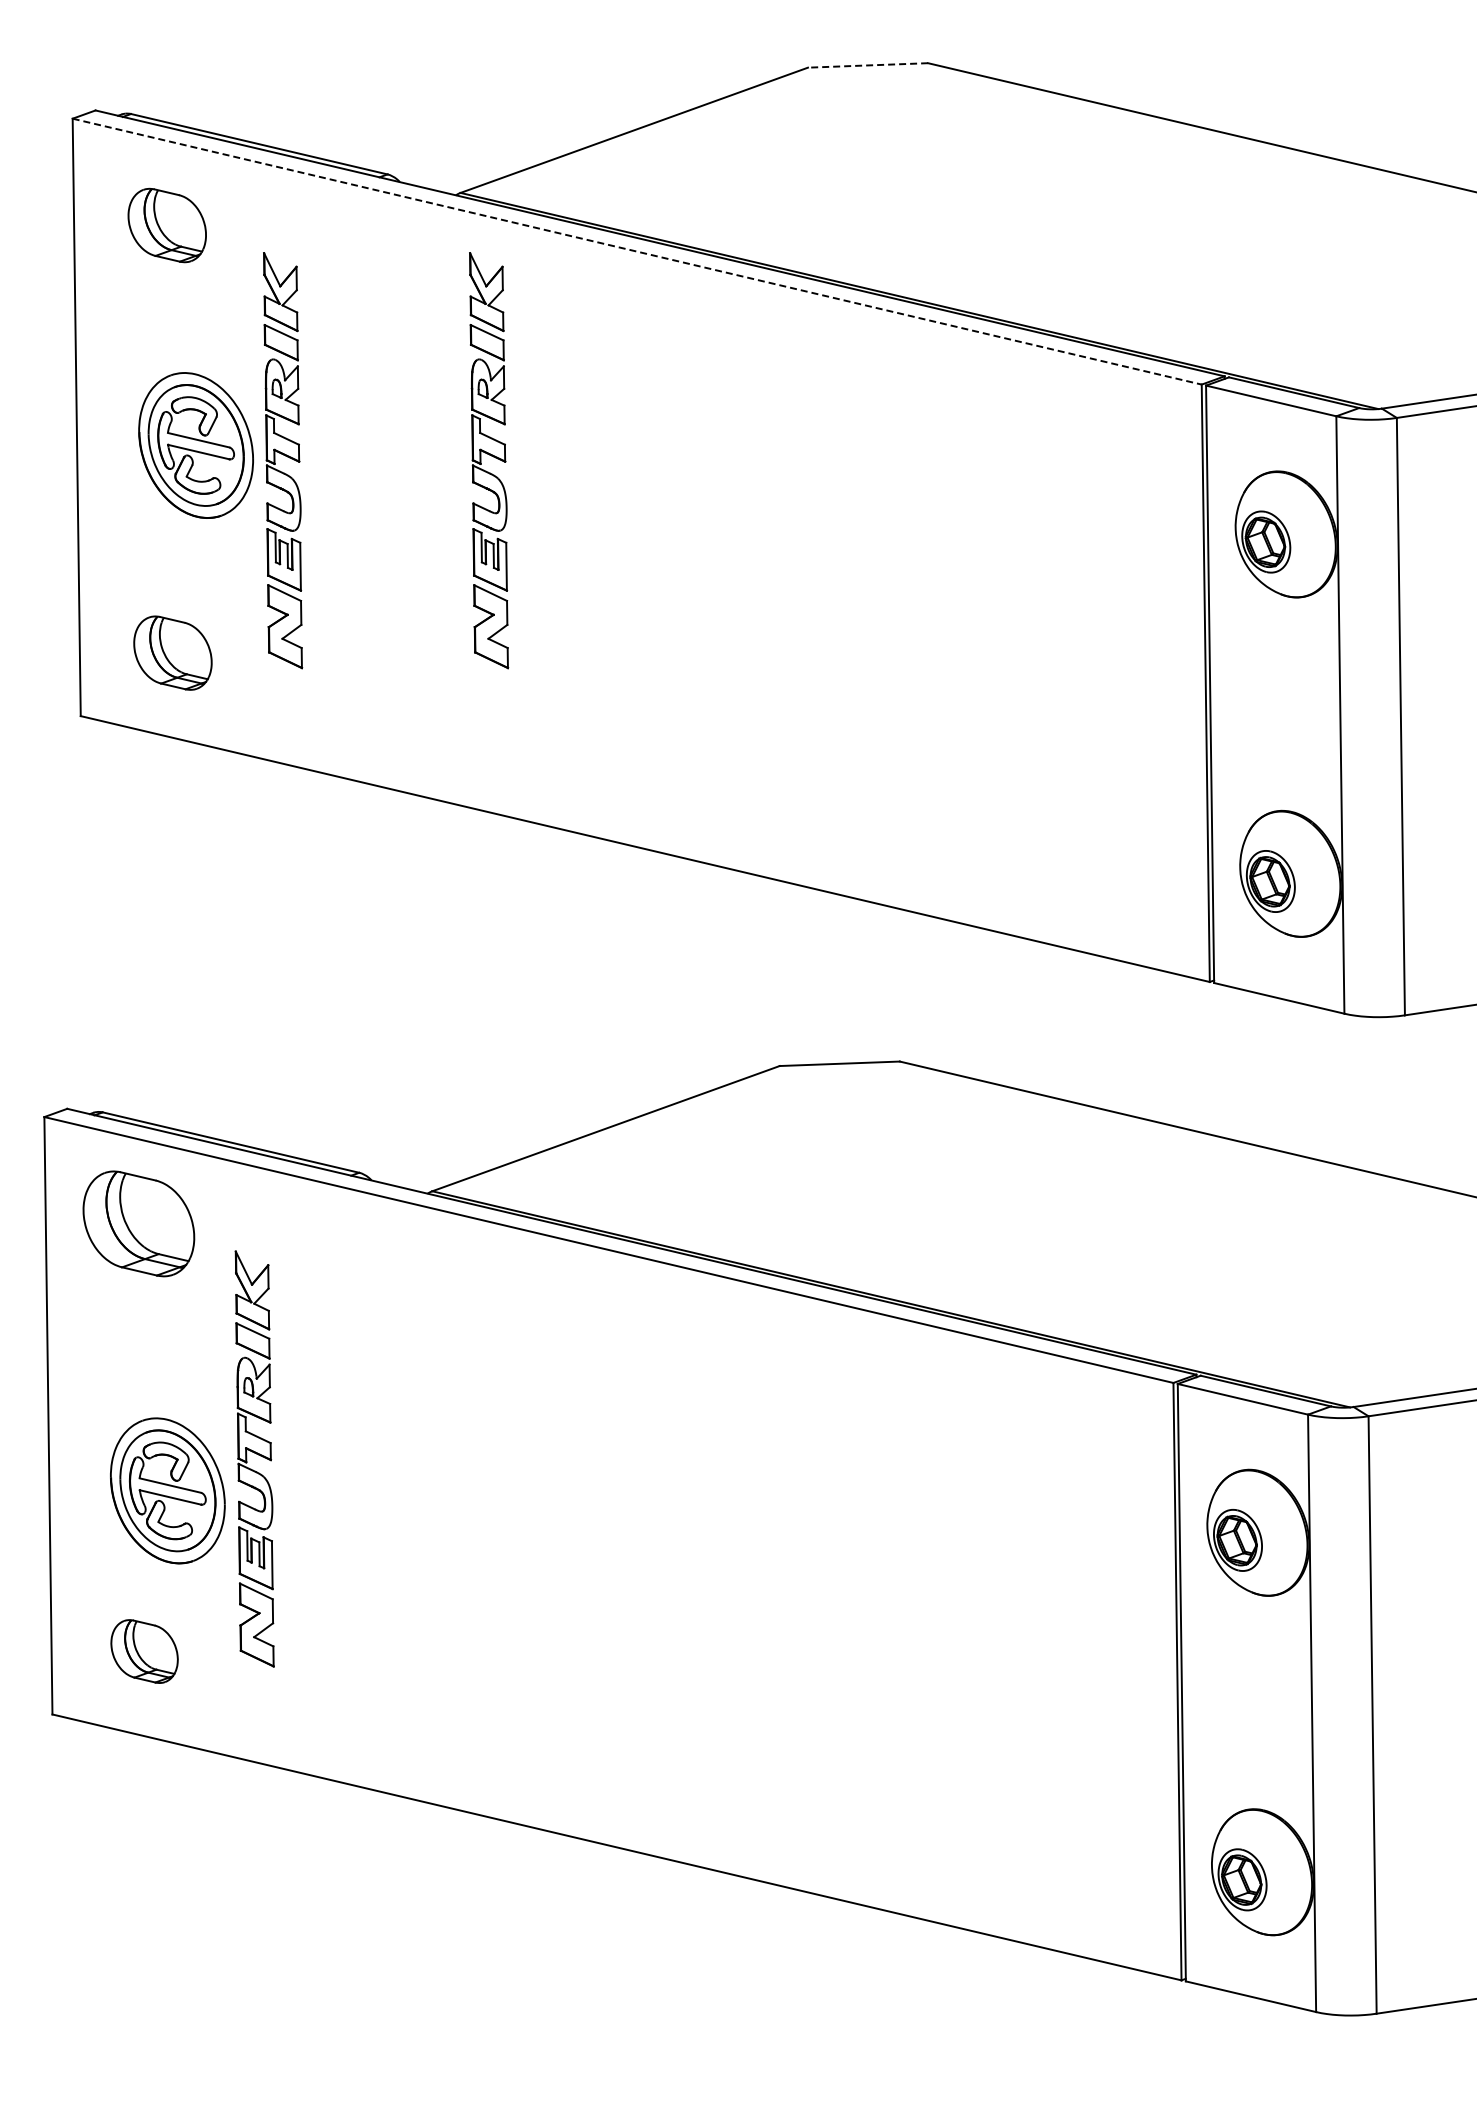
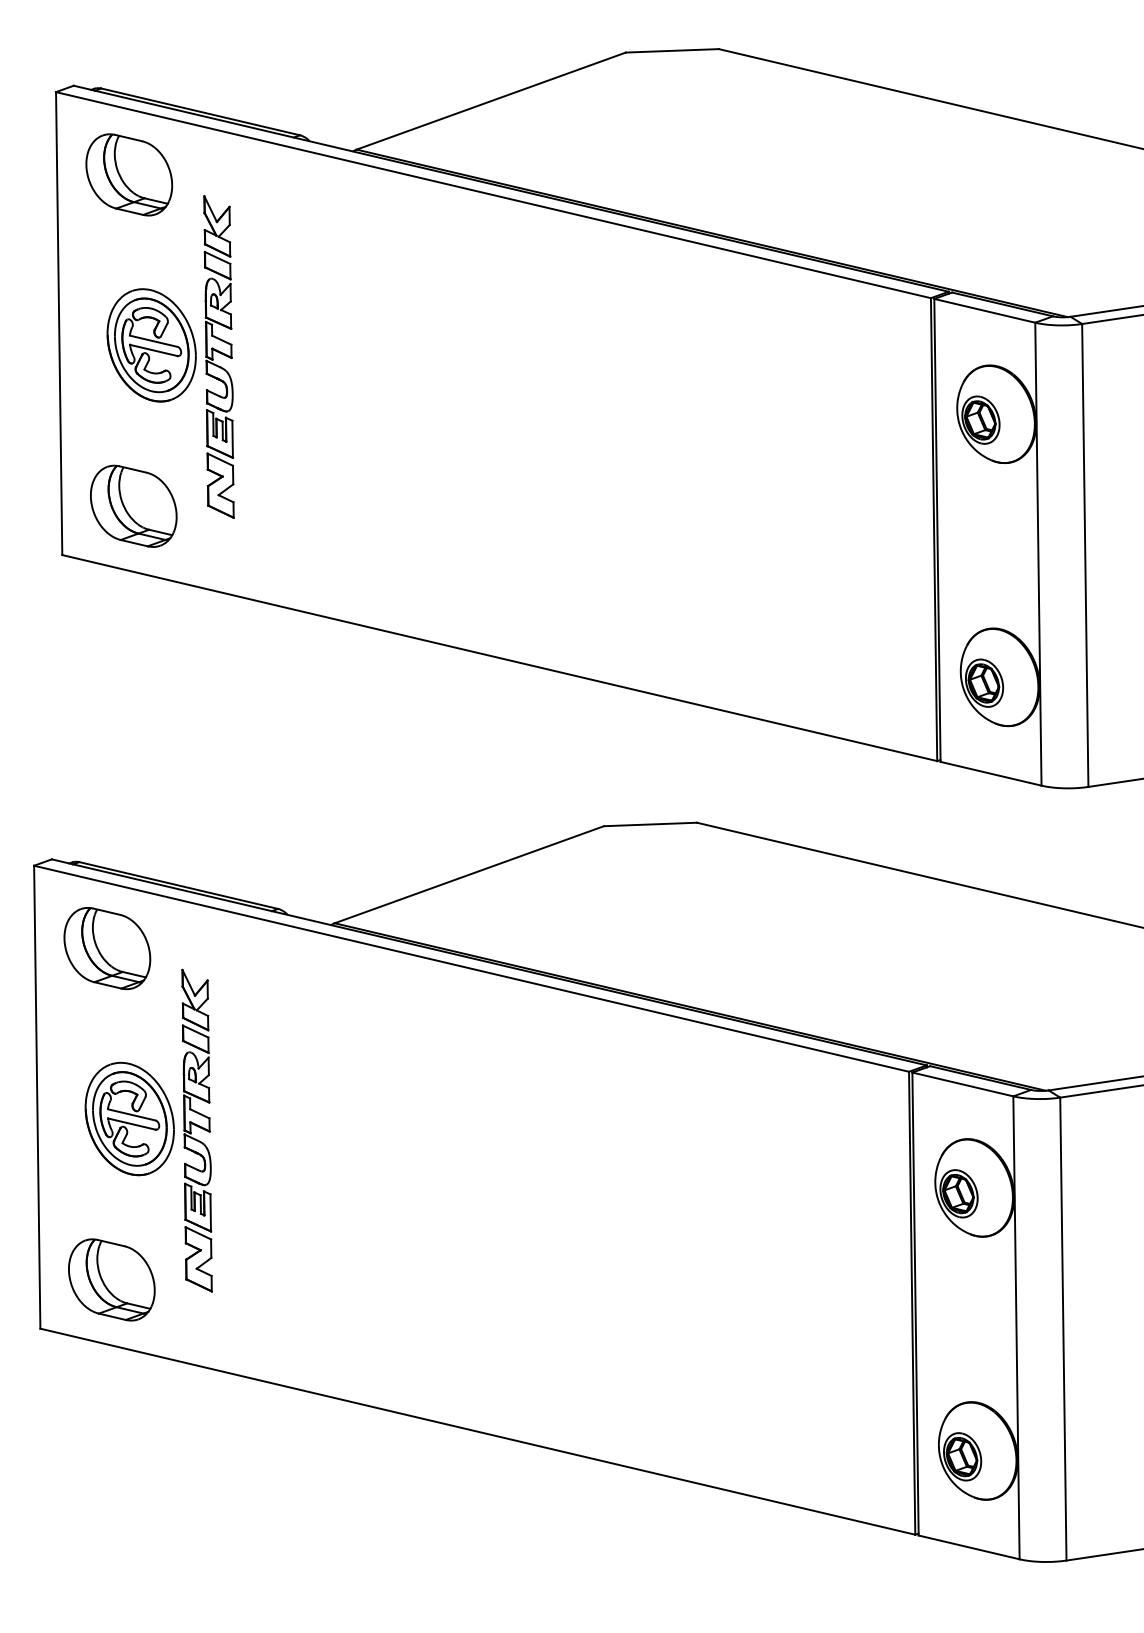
line: (867, 65) -> (671, 50), dashed -> solid
part: (167, 225) -> (129, 174), size x1.43
line: (637, 251) -> (493, 195), dashed -> solid
part: (489, 460) -> (379, 356), removed
part: (172, 652) -> (133, 505), size x1.43
part: (167, 1490) -> (129, 1118), moved
part: (144, 1651) -> (111, 1279), size x1.67

